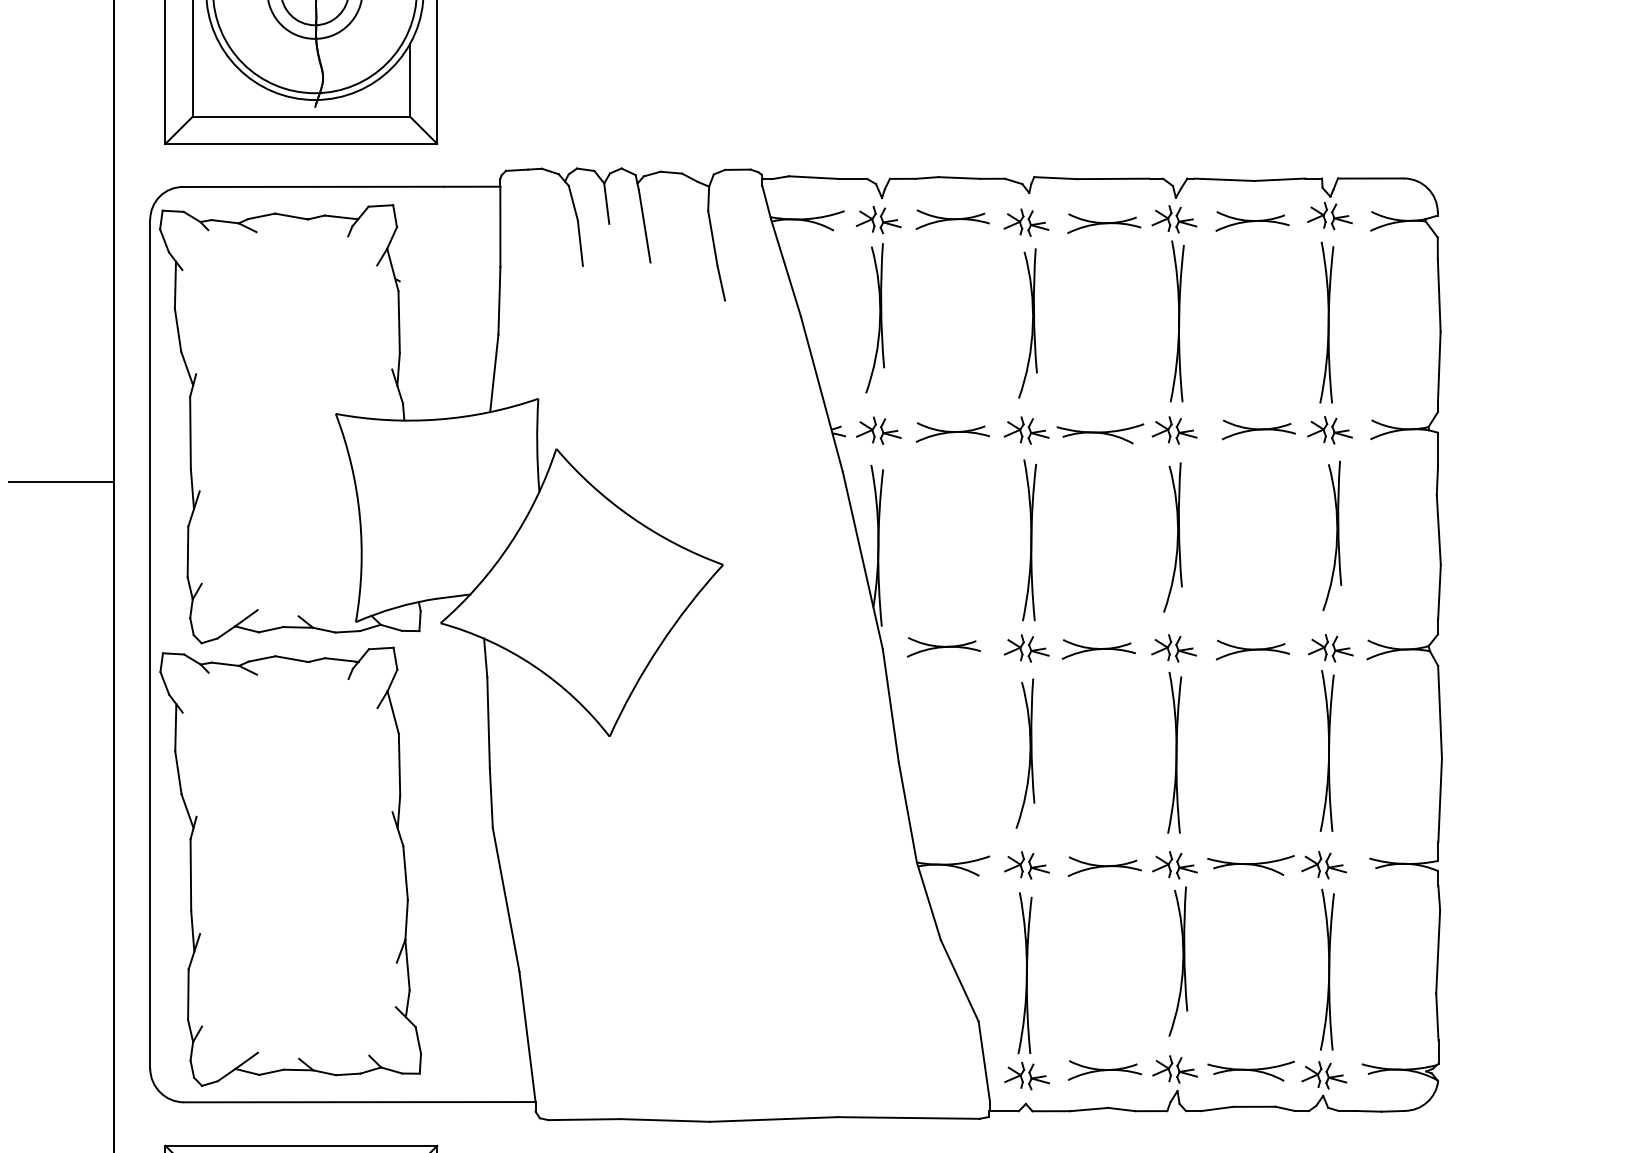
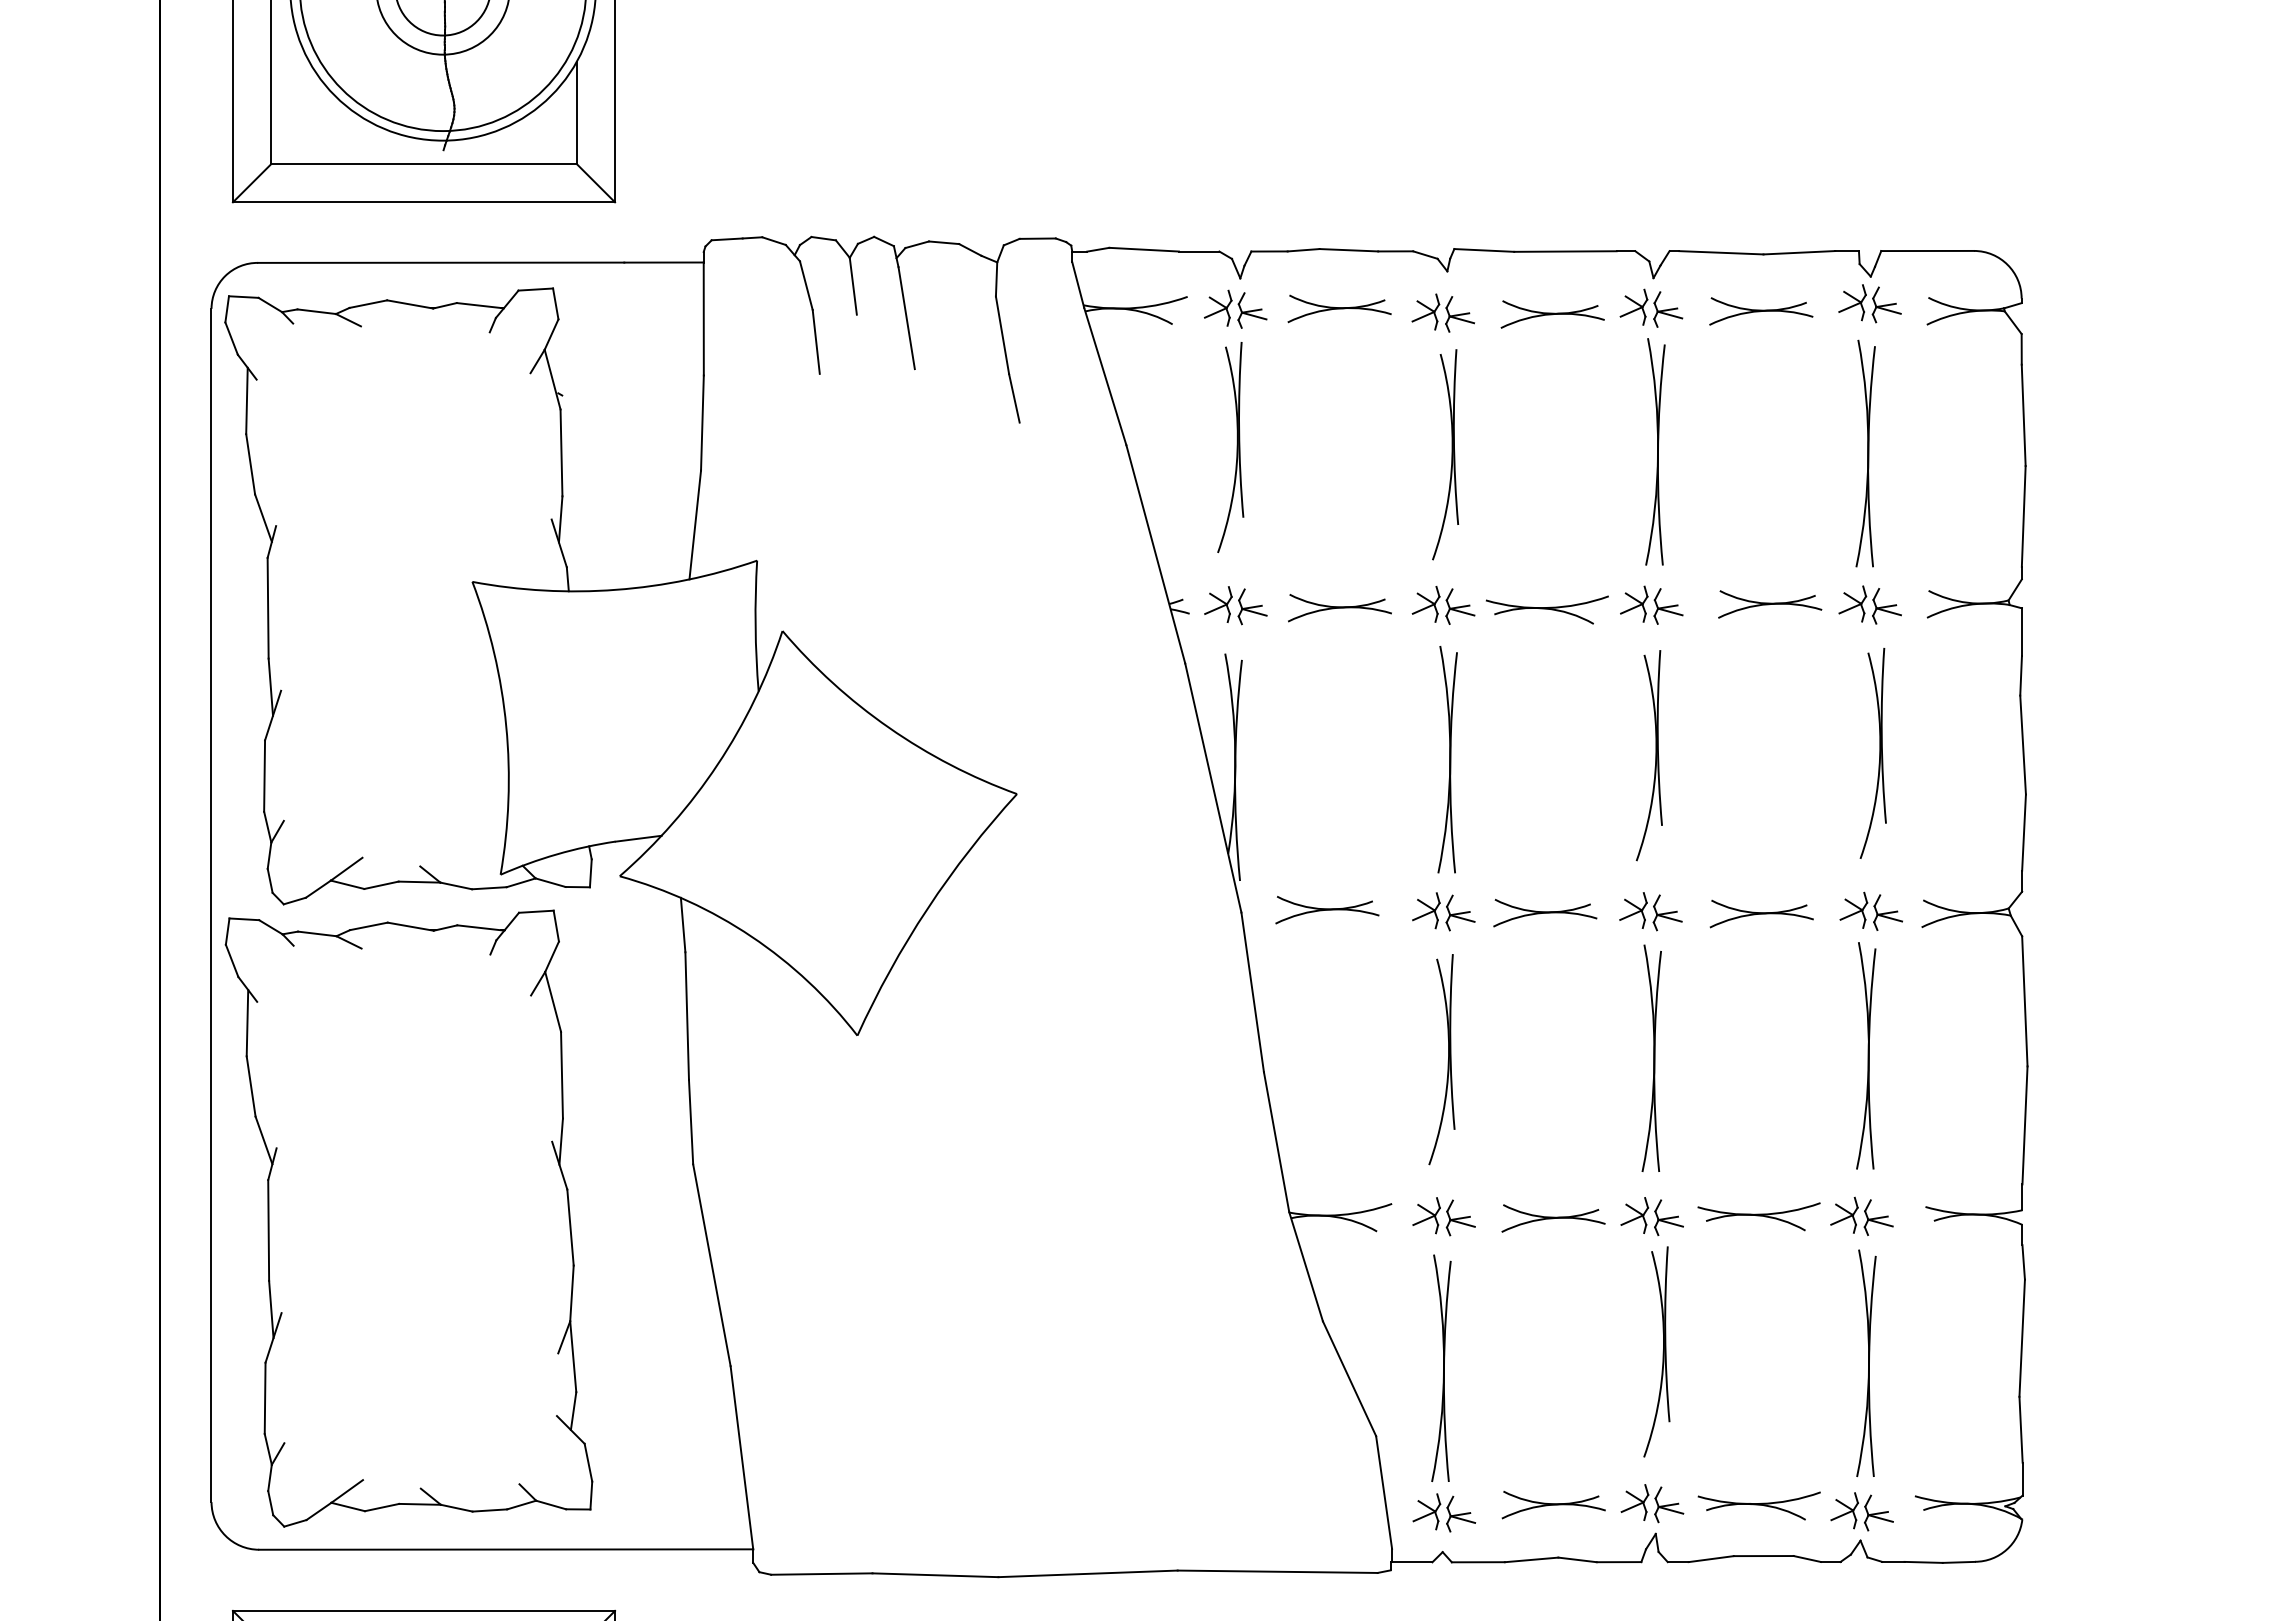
line: (60, 482) -> (85, 678), removed

